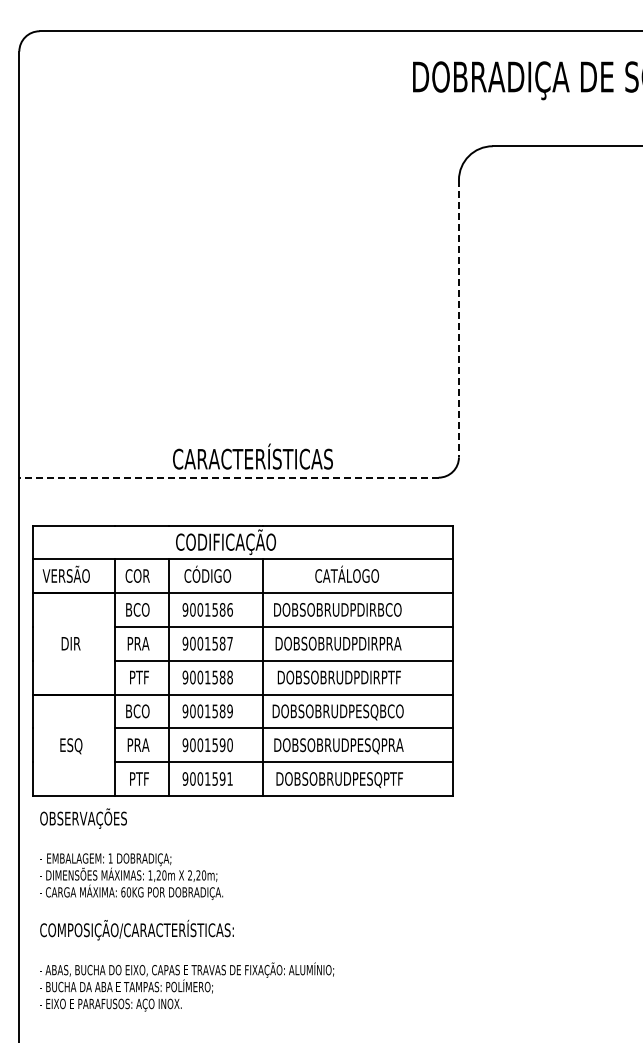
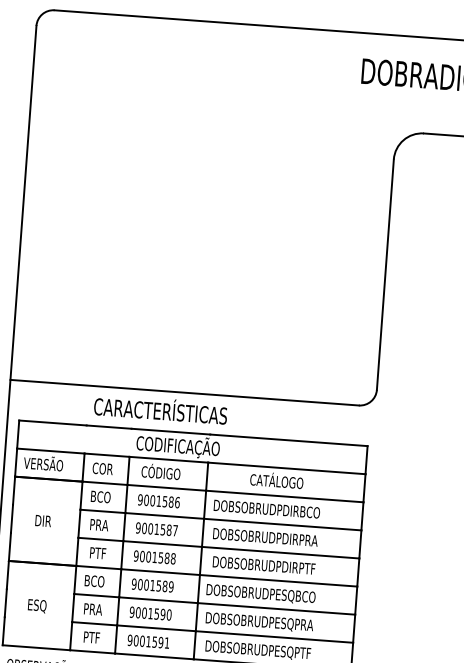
line: (458, 318) -> (385, 274), dashed -> solid
text: (252, 456) -> (160, 409), moved
line: (229, 477) -> (185, 392), dashed -> solid

